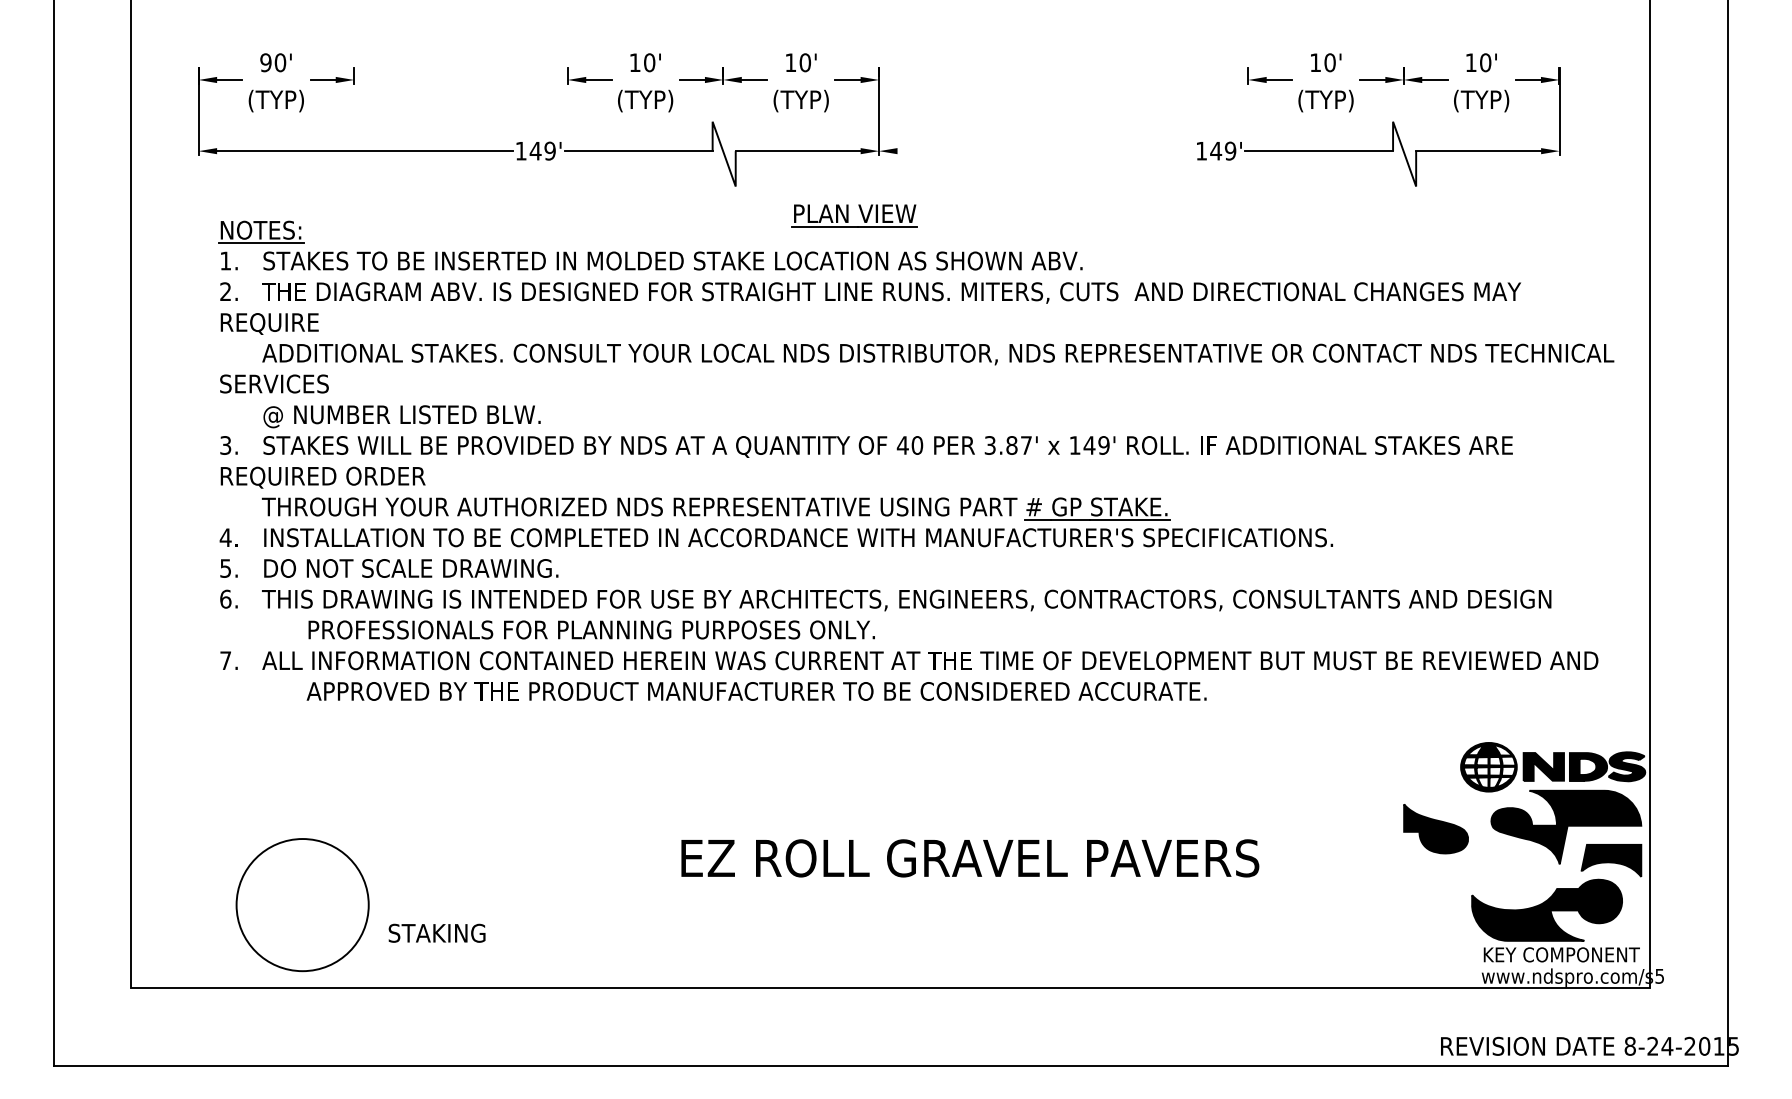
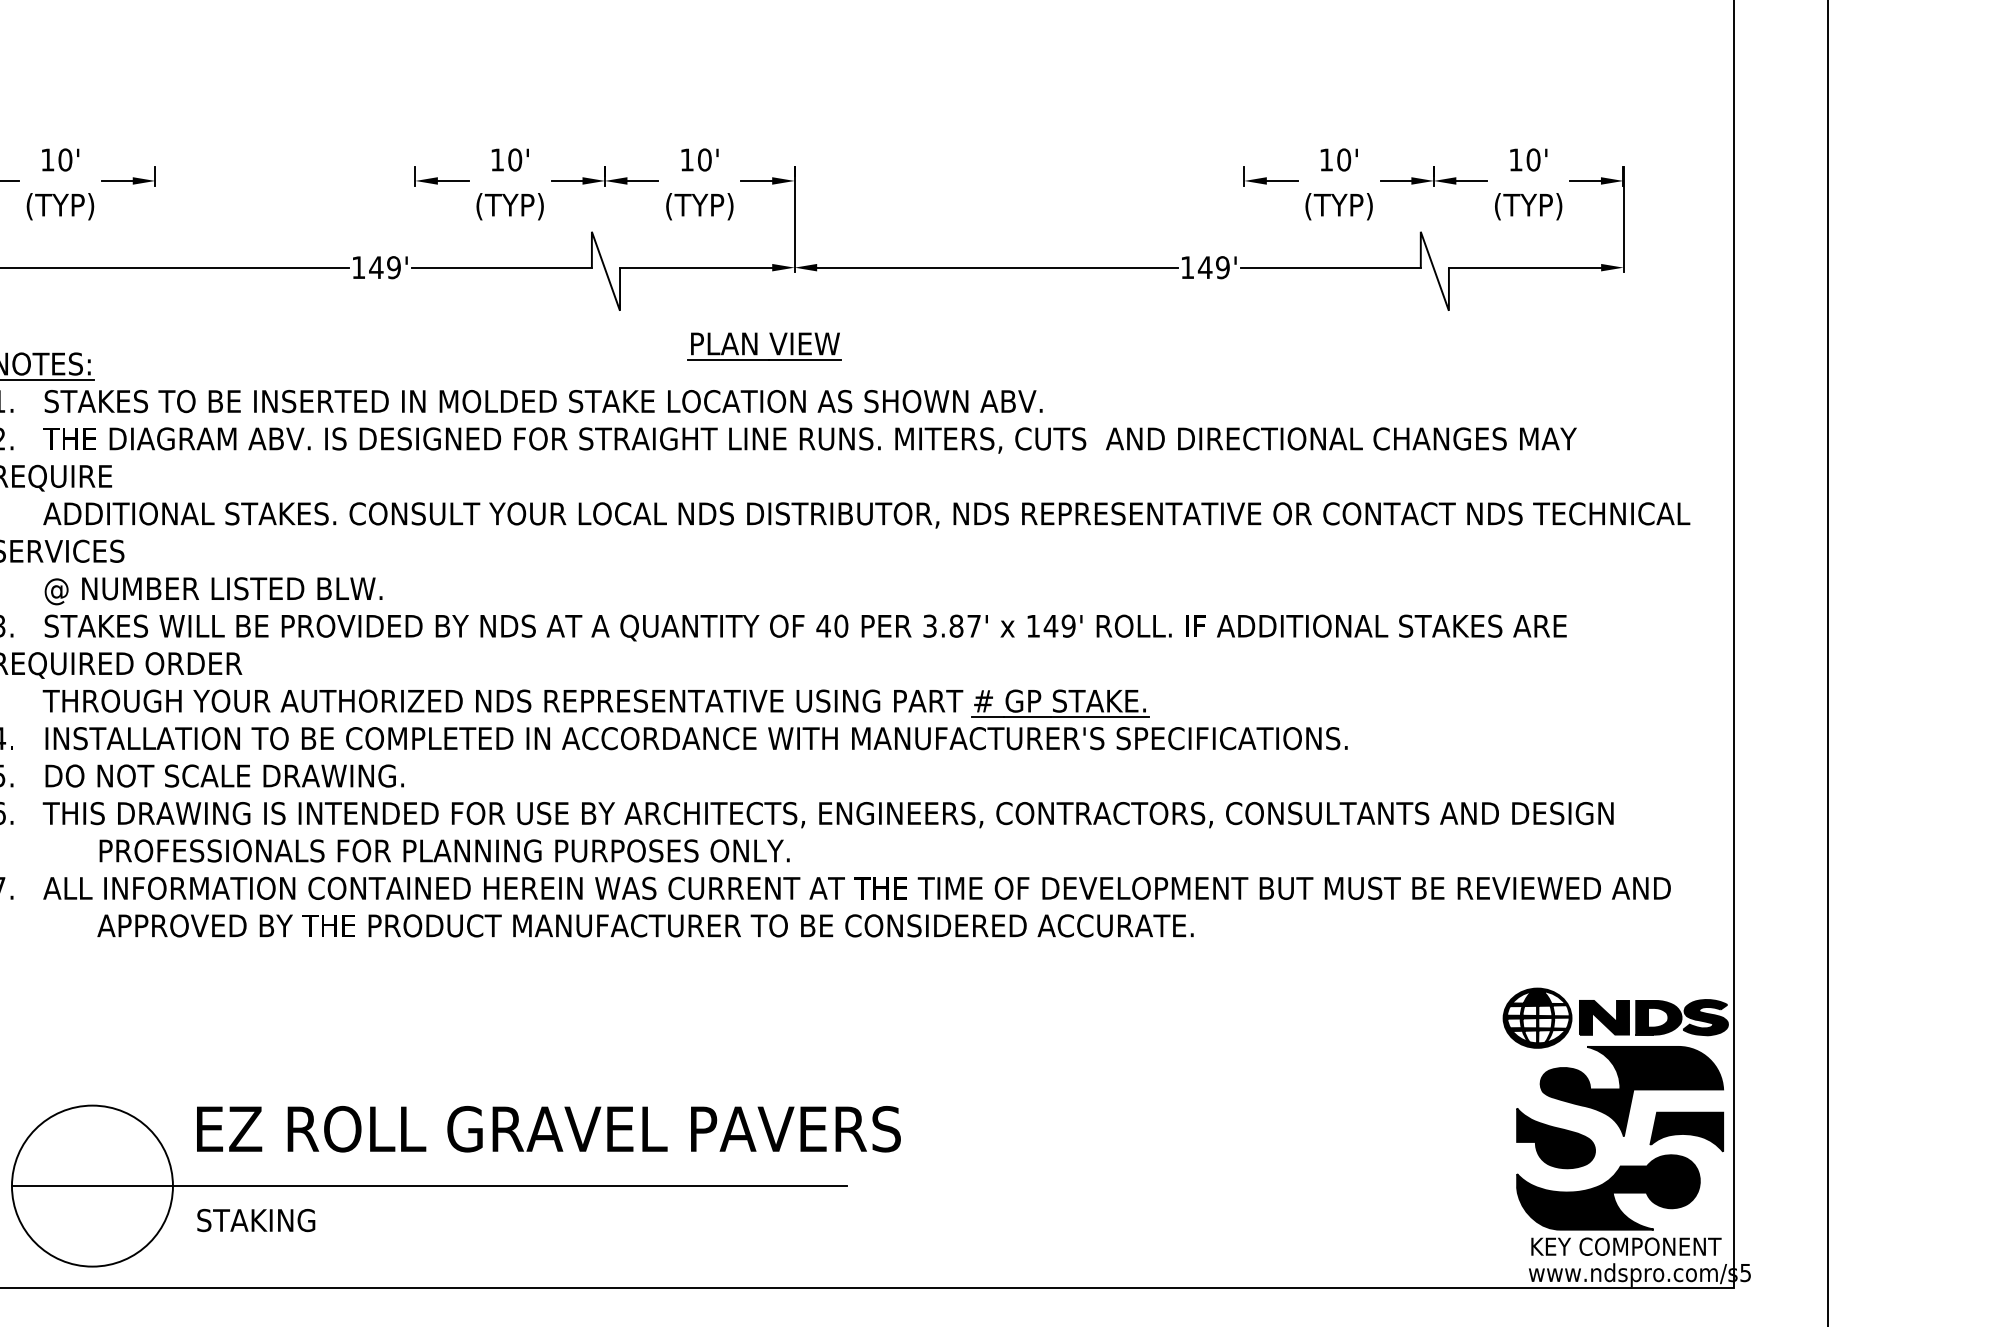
text: (265, 62) -> (47, 159), 90' -> 10'
line: (1045, 151) -> (997, 268), added
part: (1435, 829) -> (1555, 1139), moved
text: (970, 858) -> (549, 1129), moved
line: (579, 905) -> (429, 1186), added

